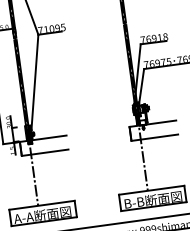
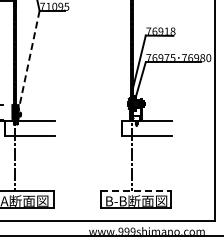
line: (35, 82) -> (29, 60), solid -> dashed
line: (151, 190) -> (136, 190), solid -> dashed

